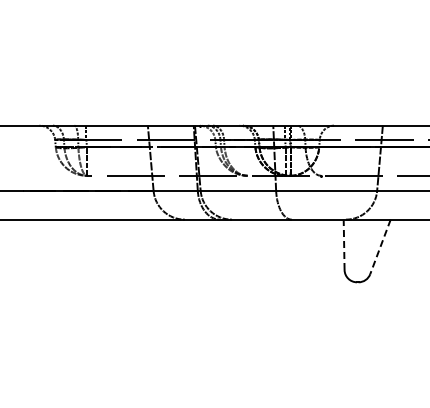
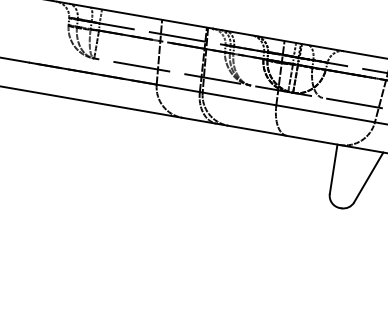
line: (344, 244) -> (334, 169), dashed -> solid
line: (380, 247) -> (368, 178), dashed -> solid

